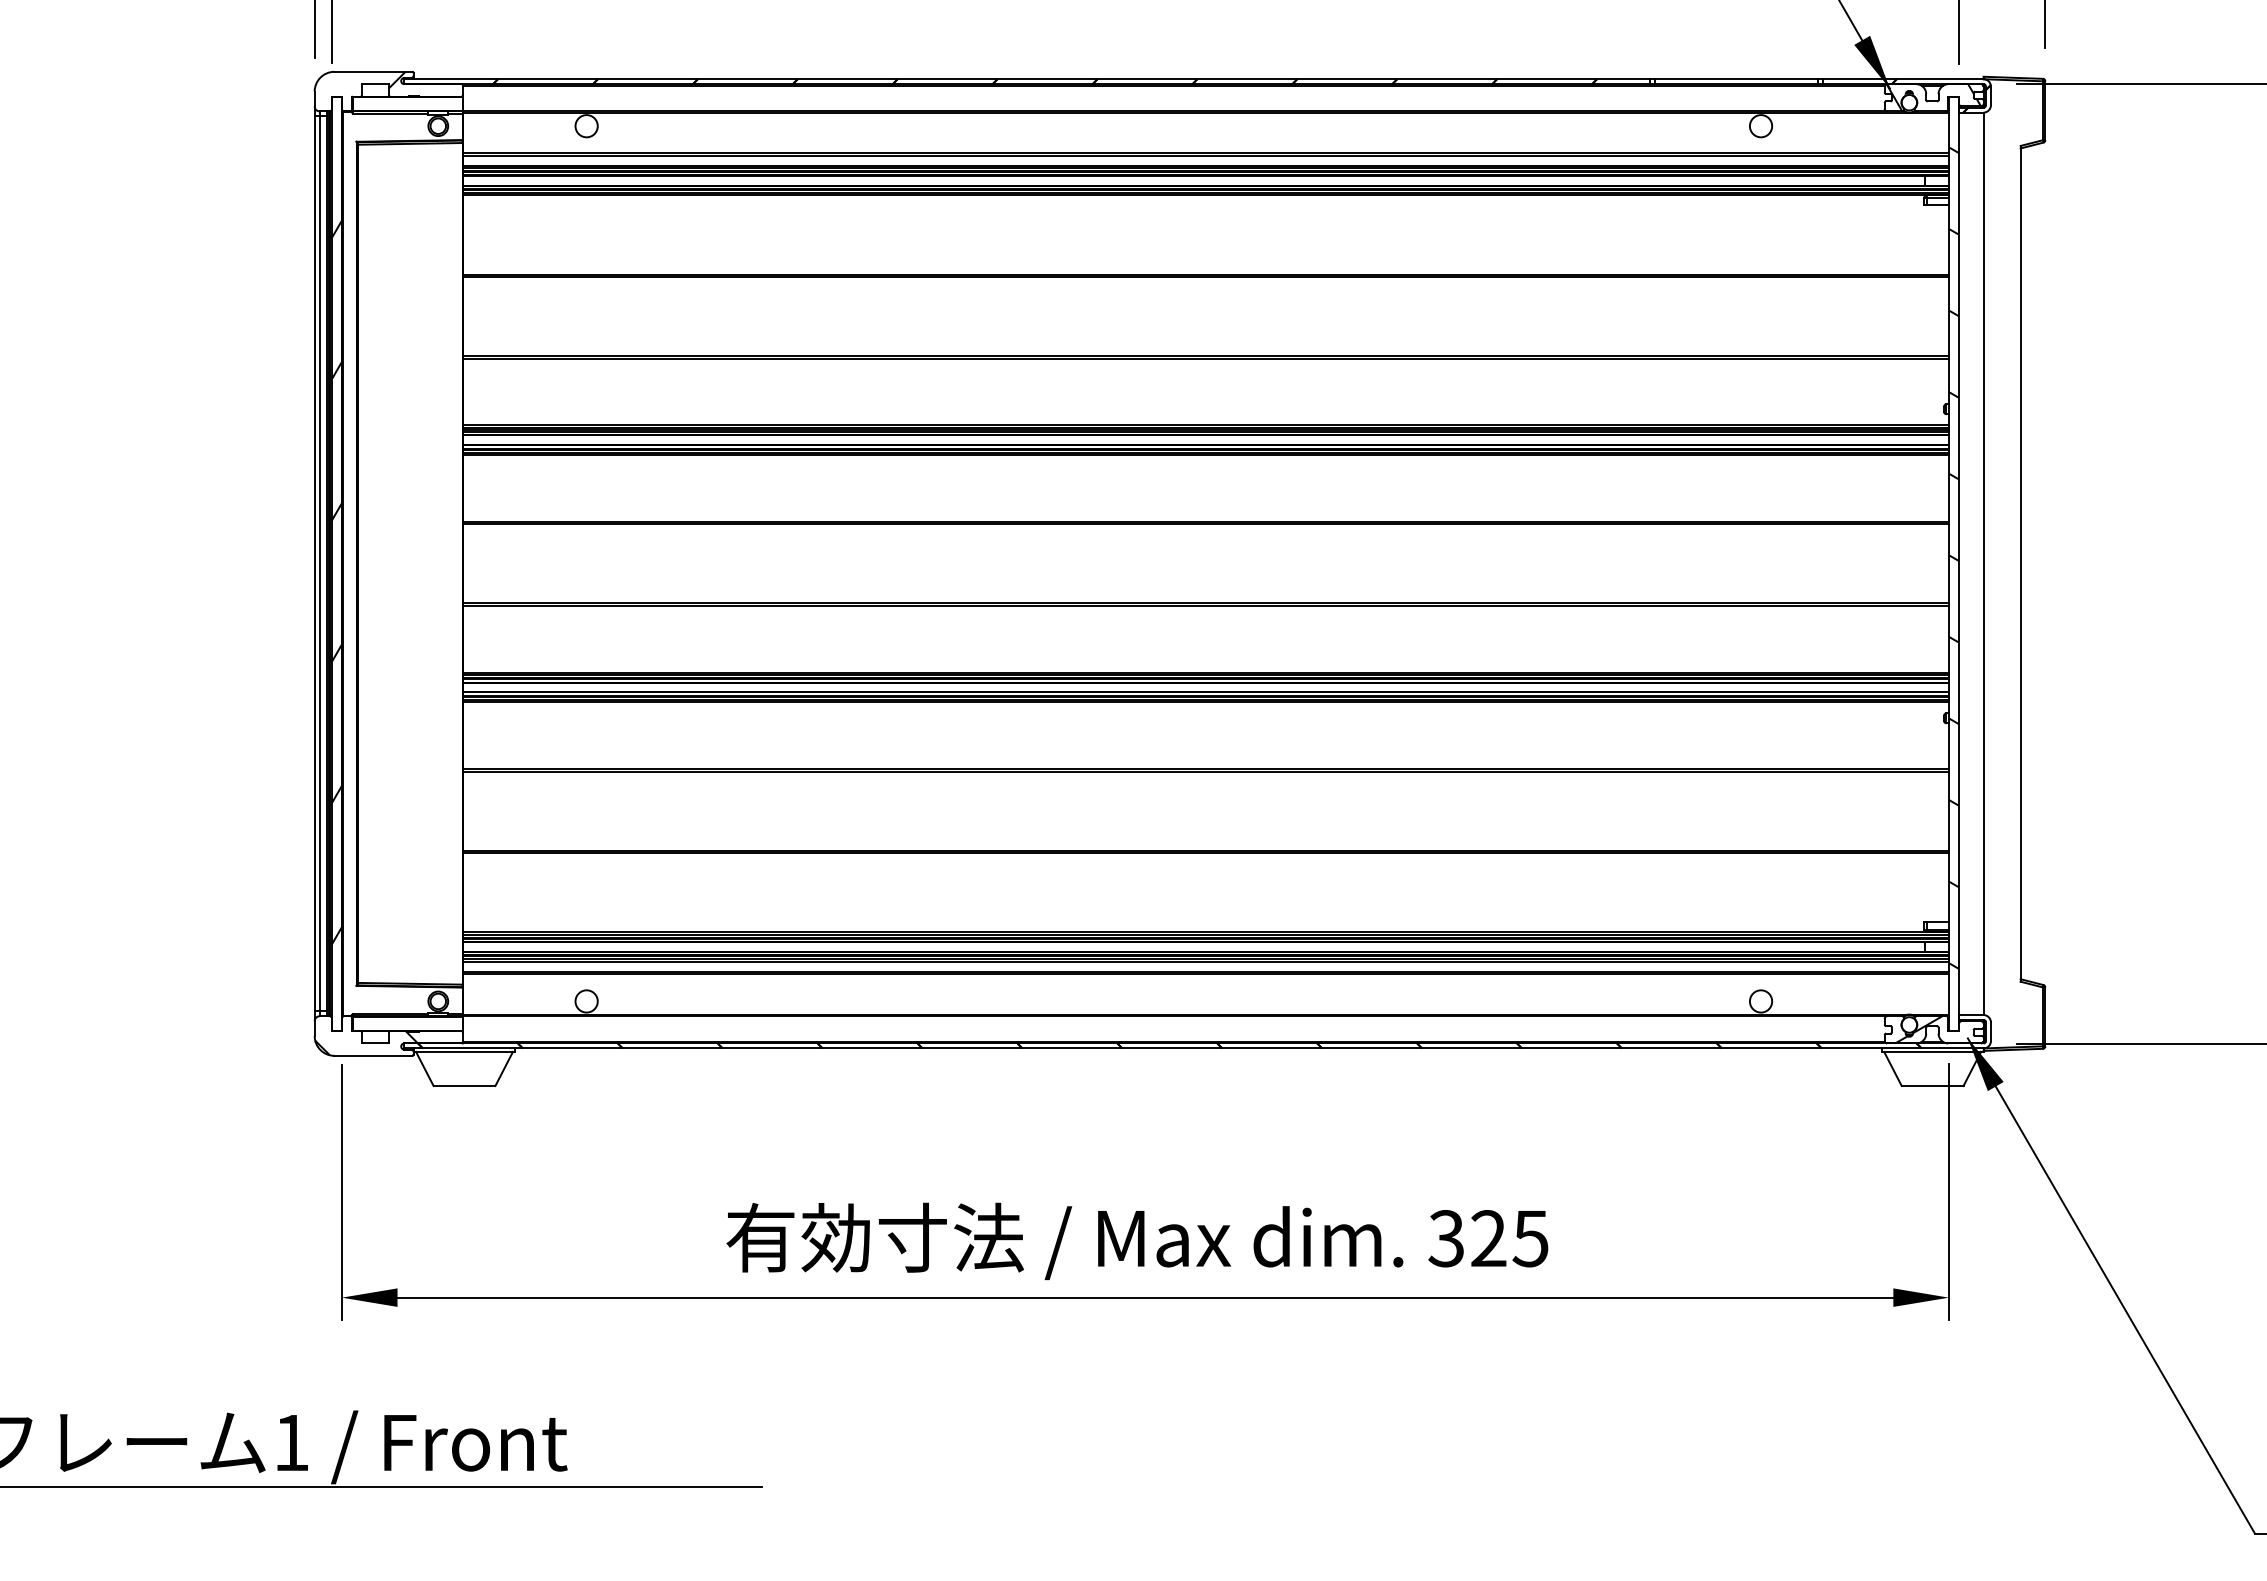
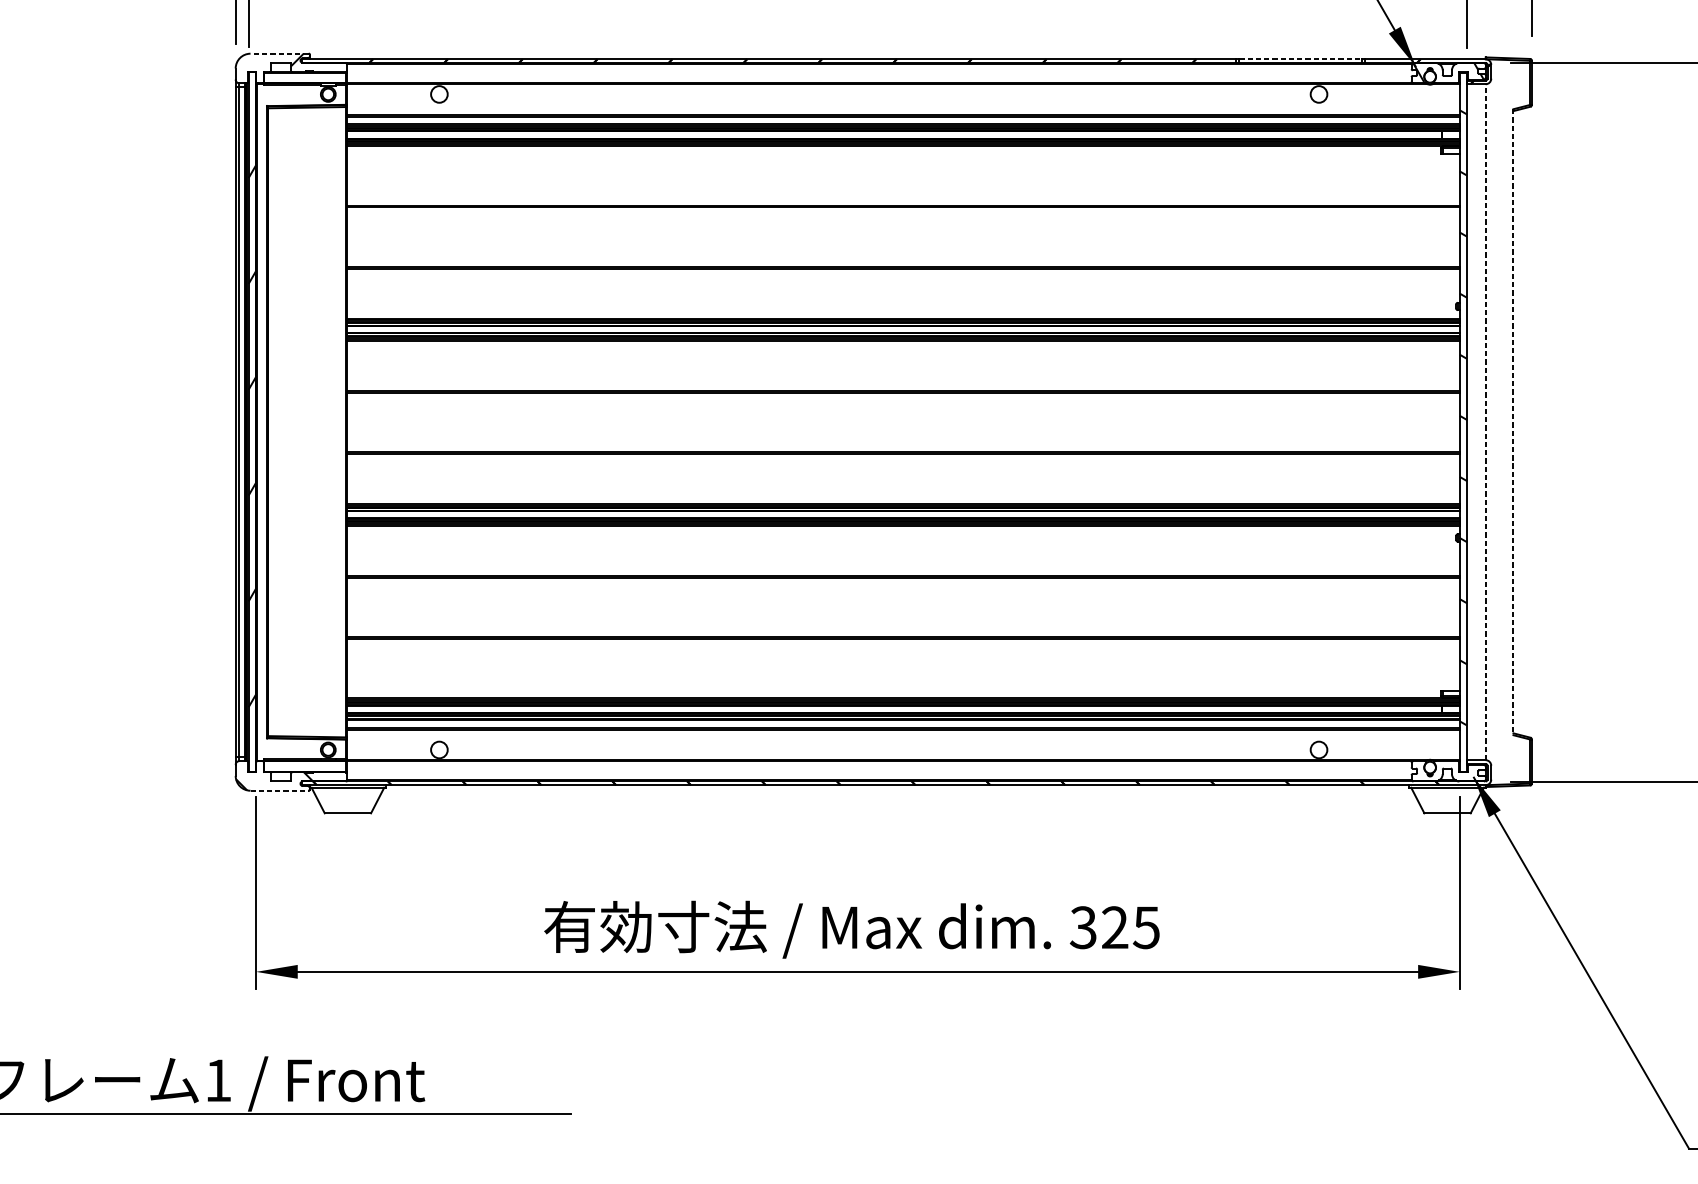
line: (373, 71) -> (279, 53), solid -> dashed
line: (1736, 79) -> (1300, 59), solid -> dashed
line: (1983, 563) -> (1485, 421), solid -> dashed
line: (2020, 563) -> (1513, 421), solid -> dashed
hatch: (1918, 1029) -> (1436, 771), removed
line: (373, 1055) -> (279, 790), solid -> dashed

